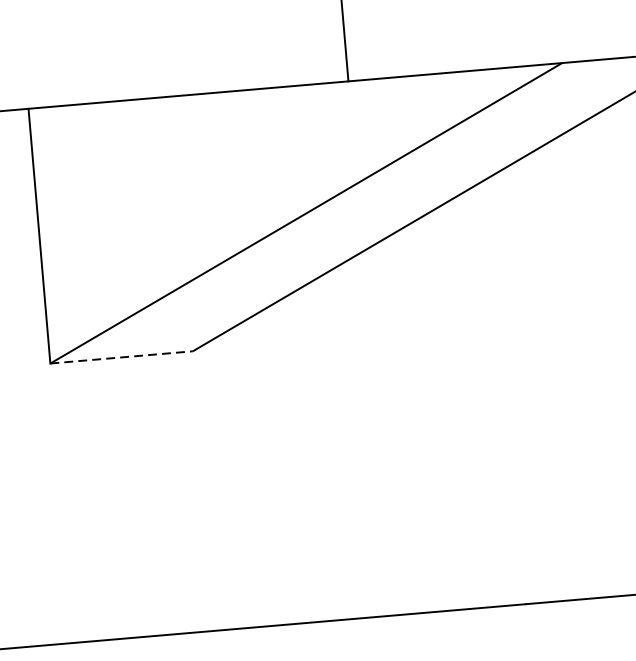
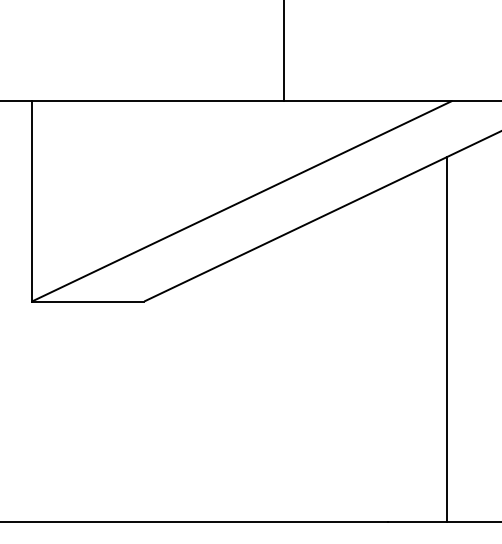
line: (122, 357) -> (88, 301), dashed -> solid
line: (580, 366) -> (446, 339), added

